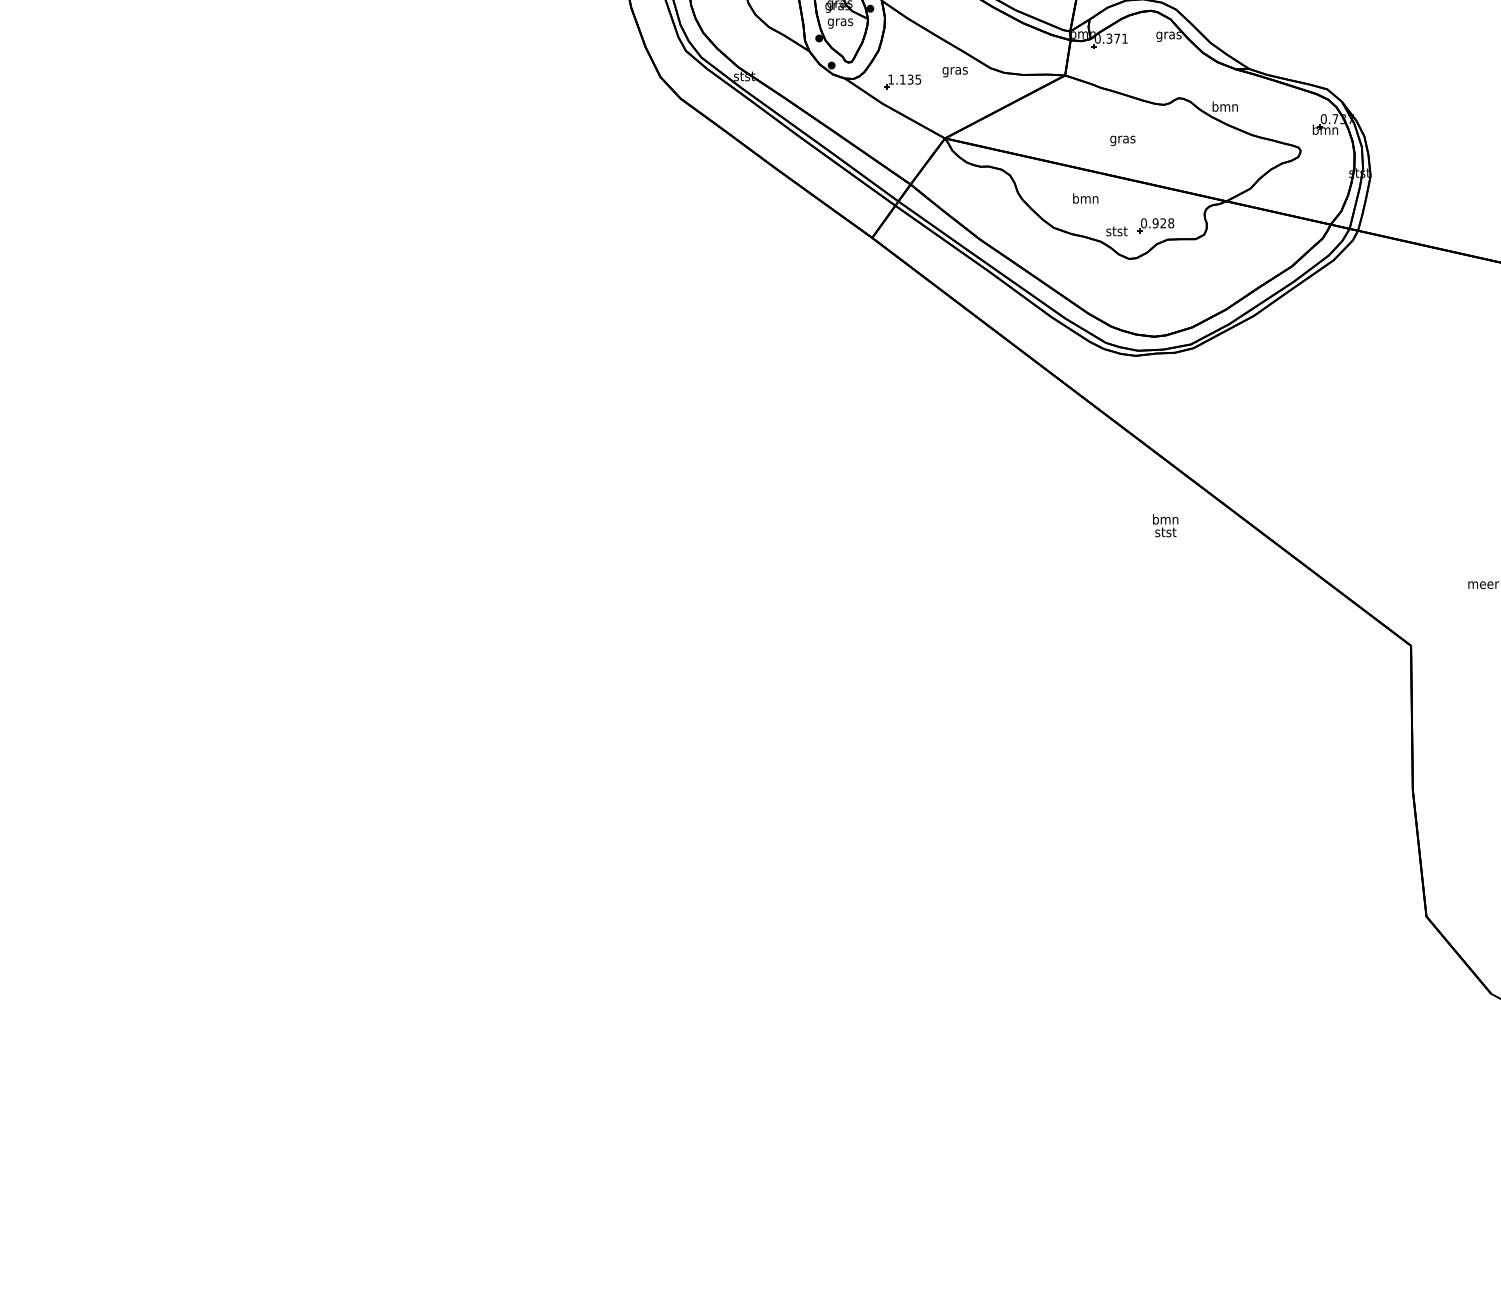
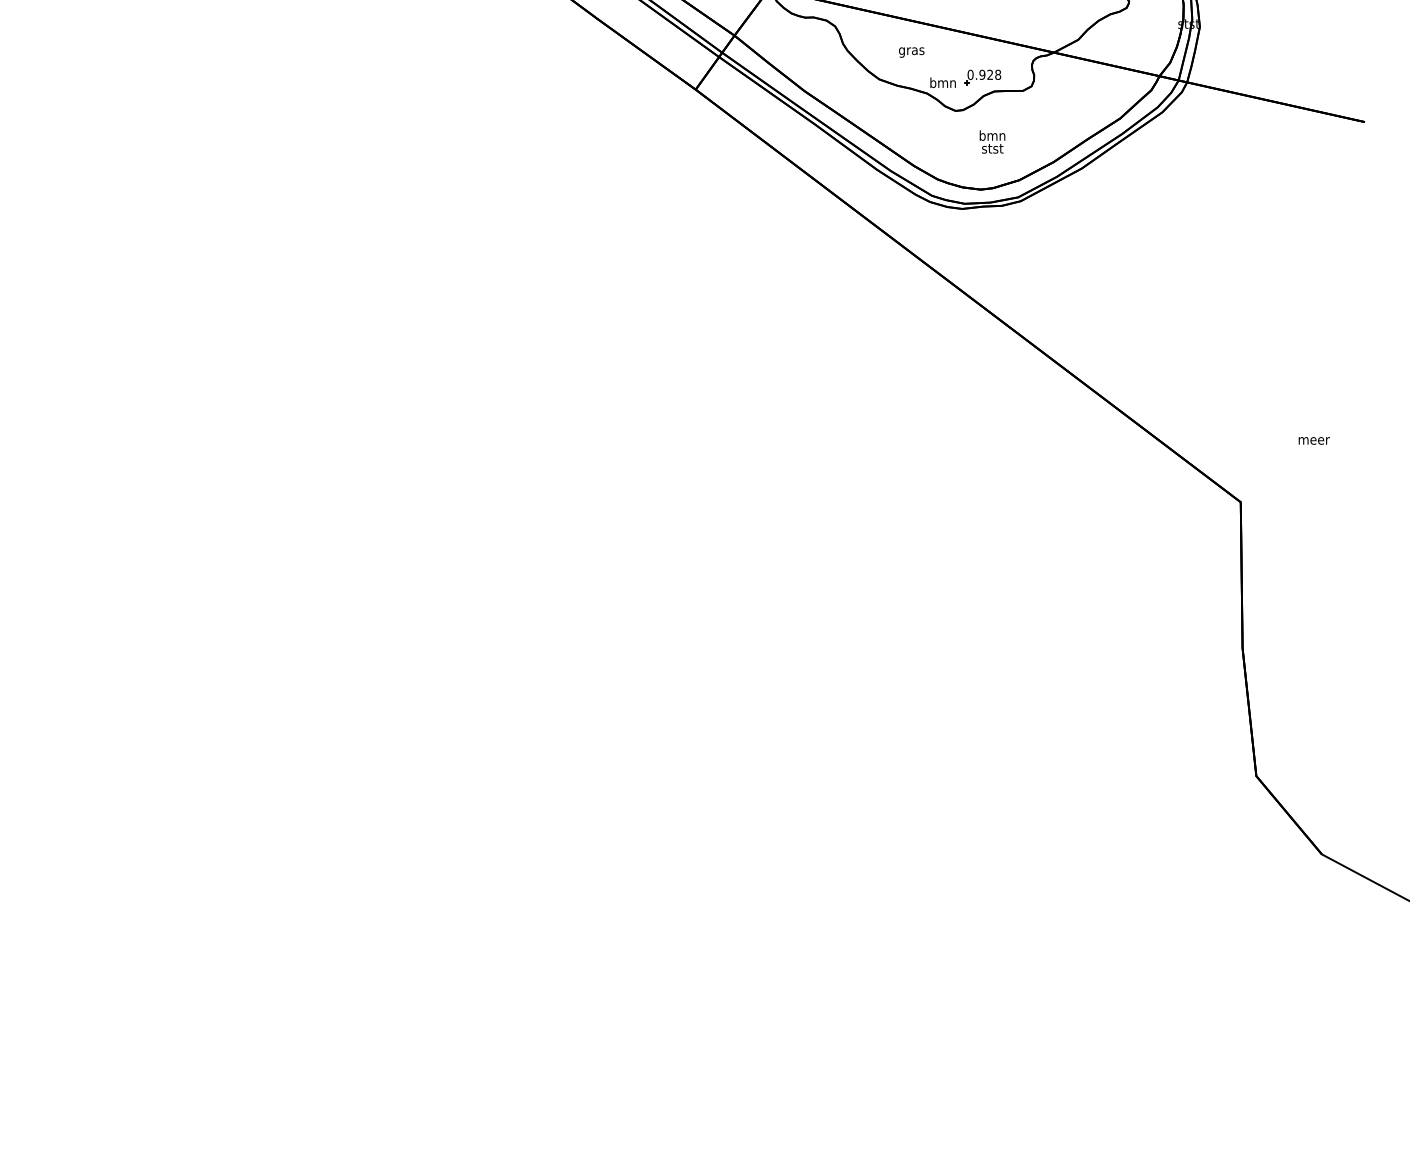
text: (1085, 199) -> (911, 50), bmn -> gras
text: (1116, 231) -> (942, 83), stst -> bmn
text: (1165, 525) -> (992, 141), moved

